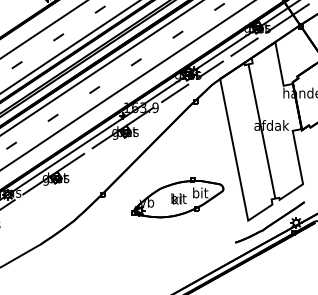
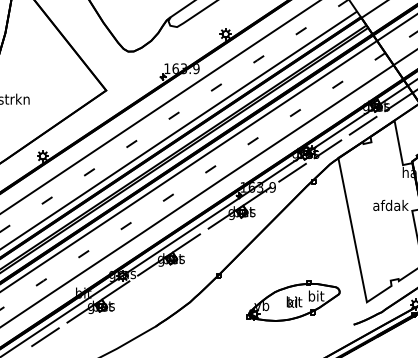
line: (261, 130) -> (380, 210), removed
part: (178, 197) -> (293, 300), moved

